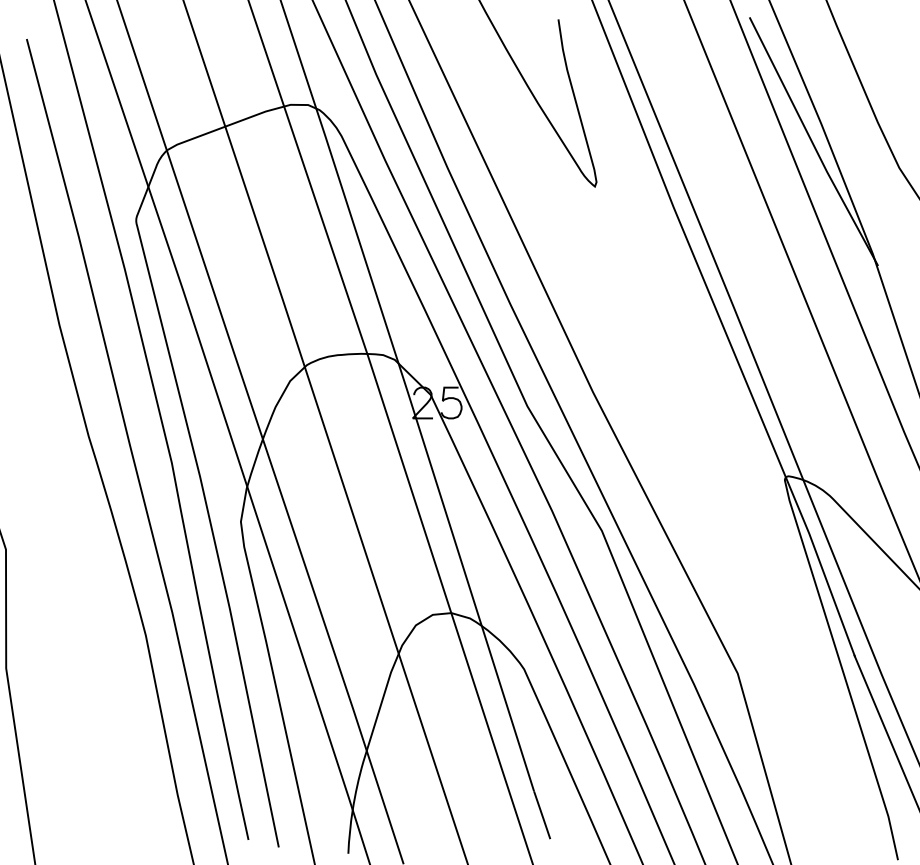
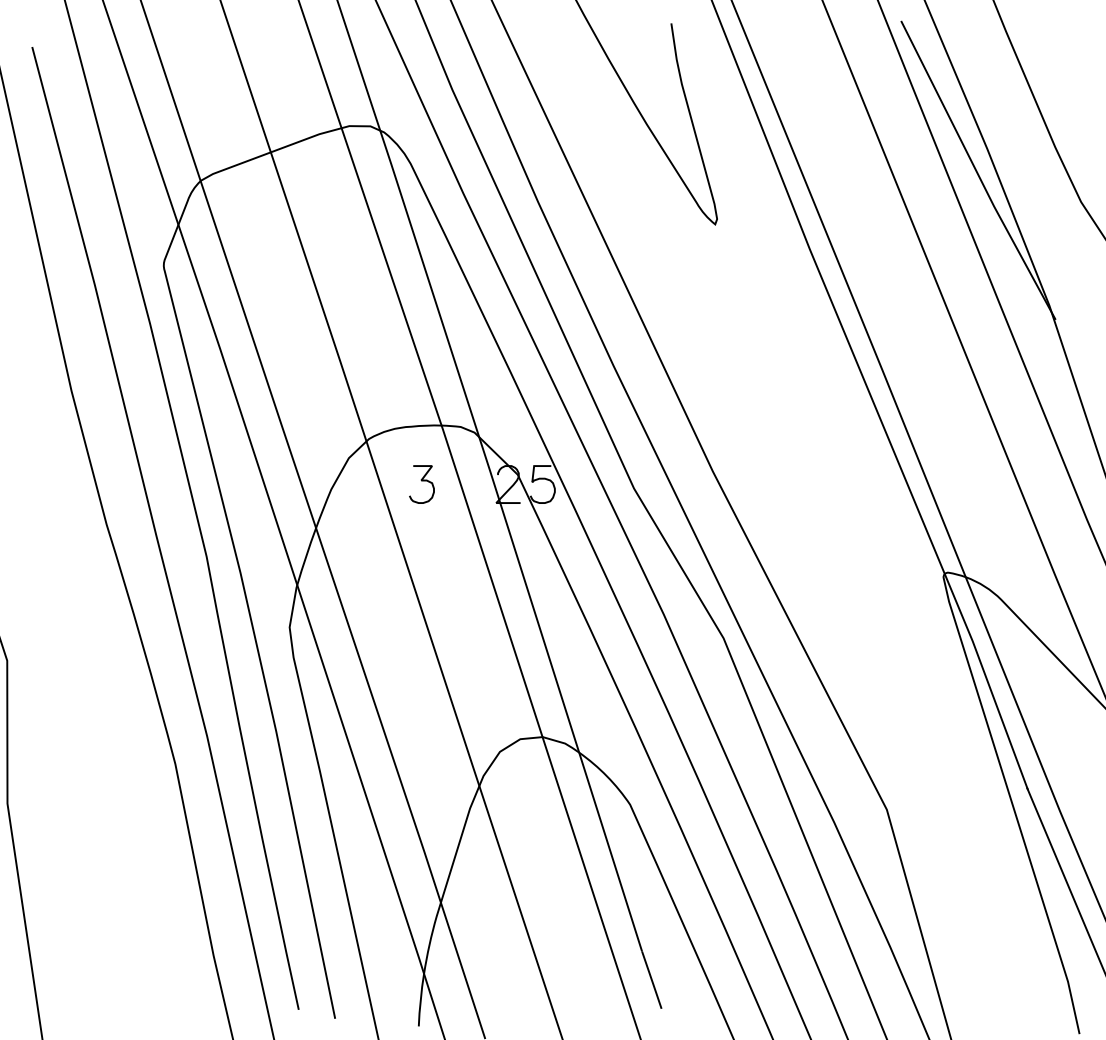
curve: (350, 400) -> (421, 481), added

